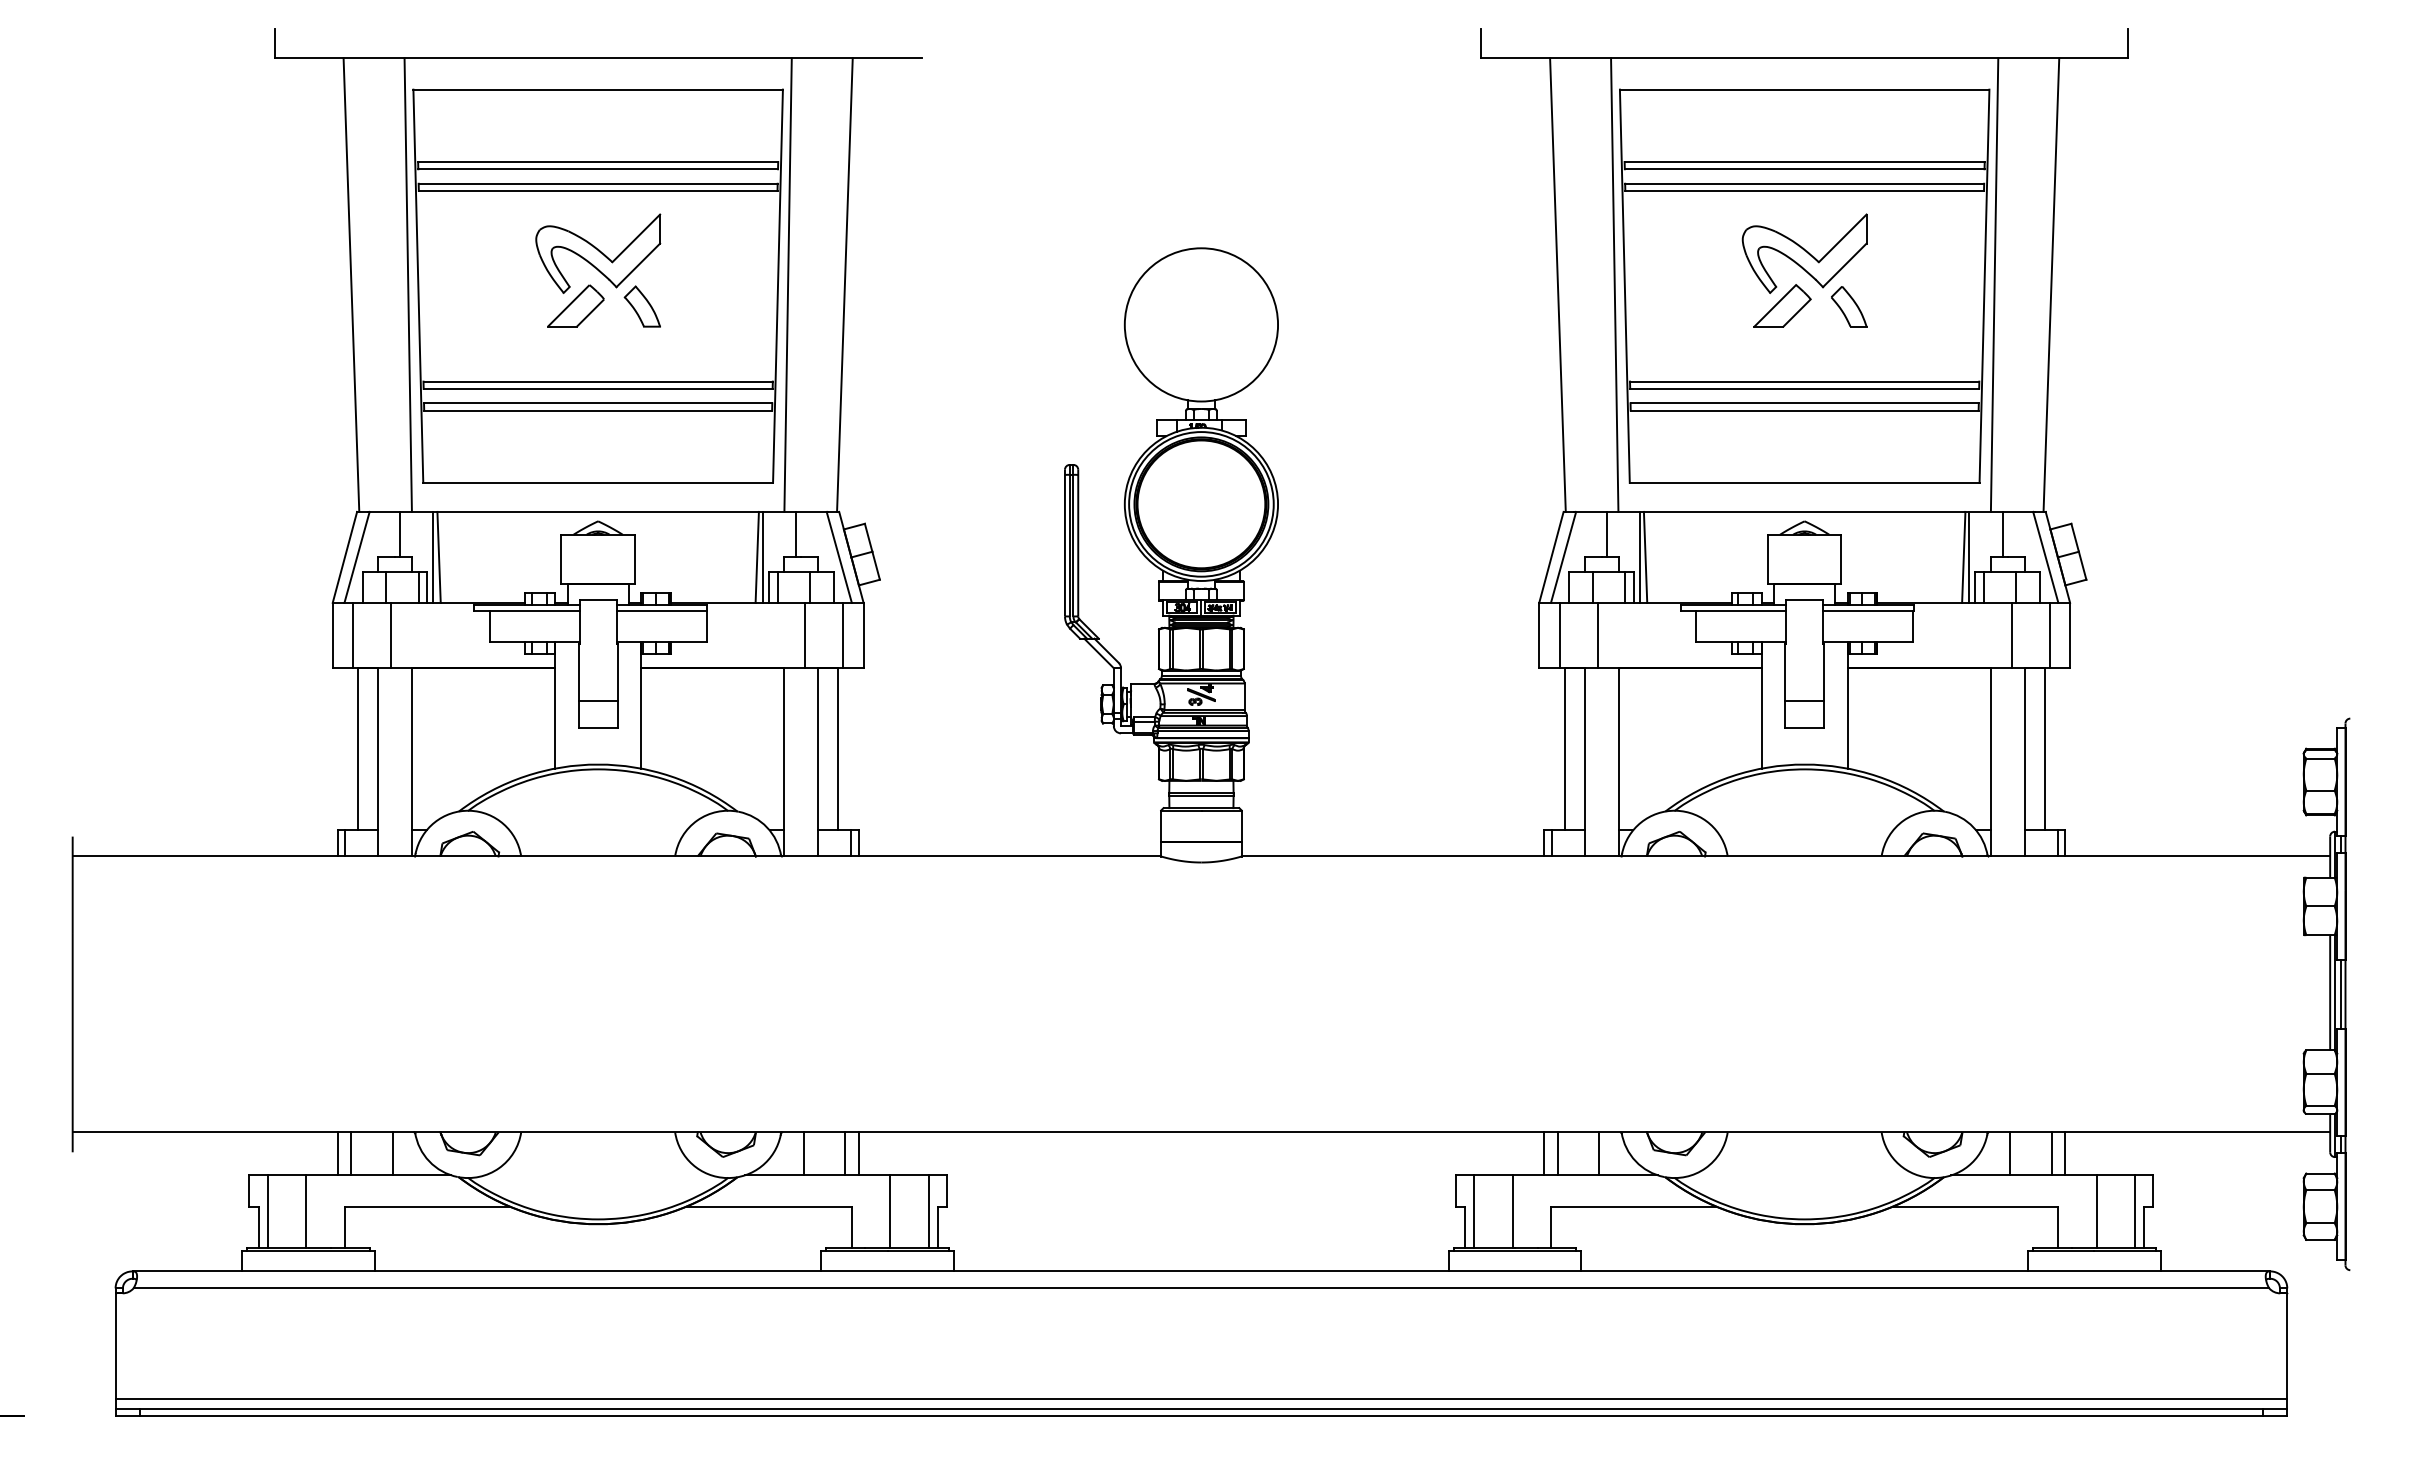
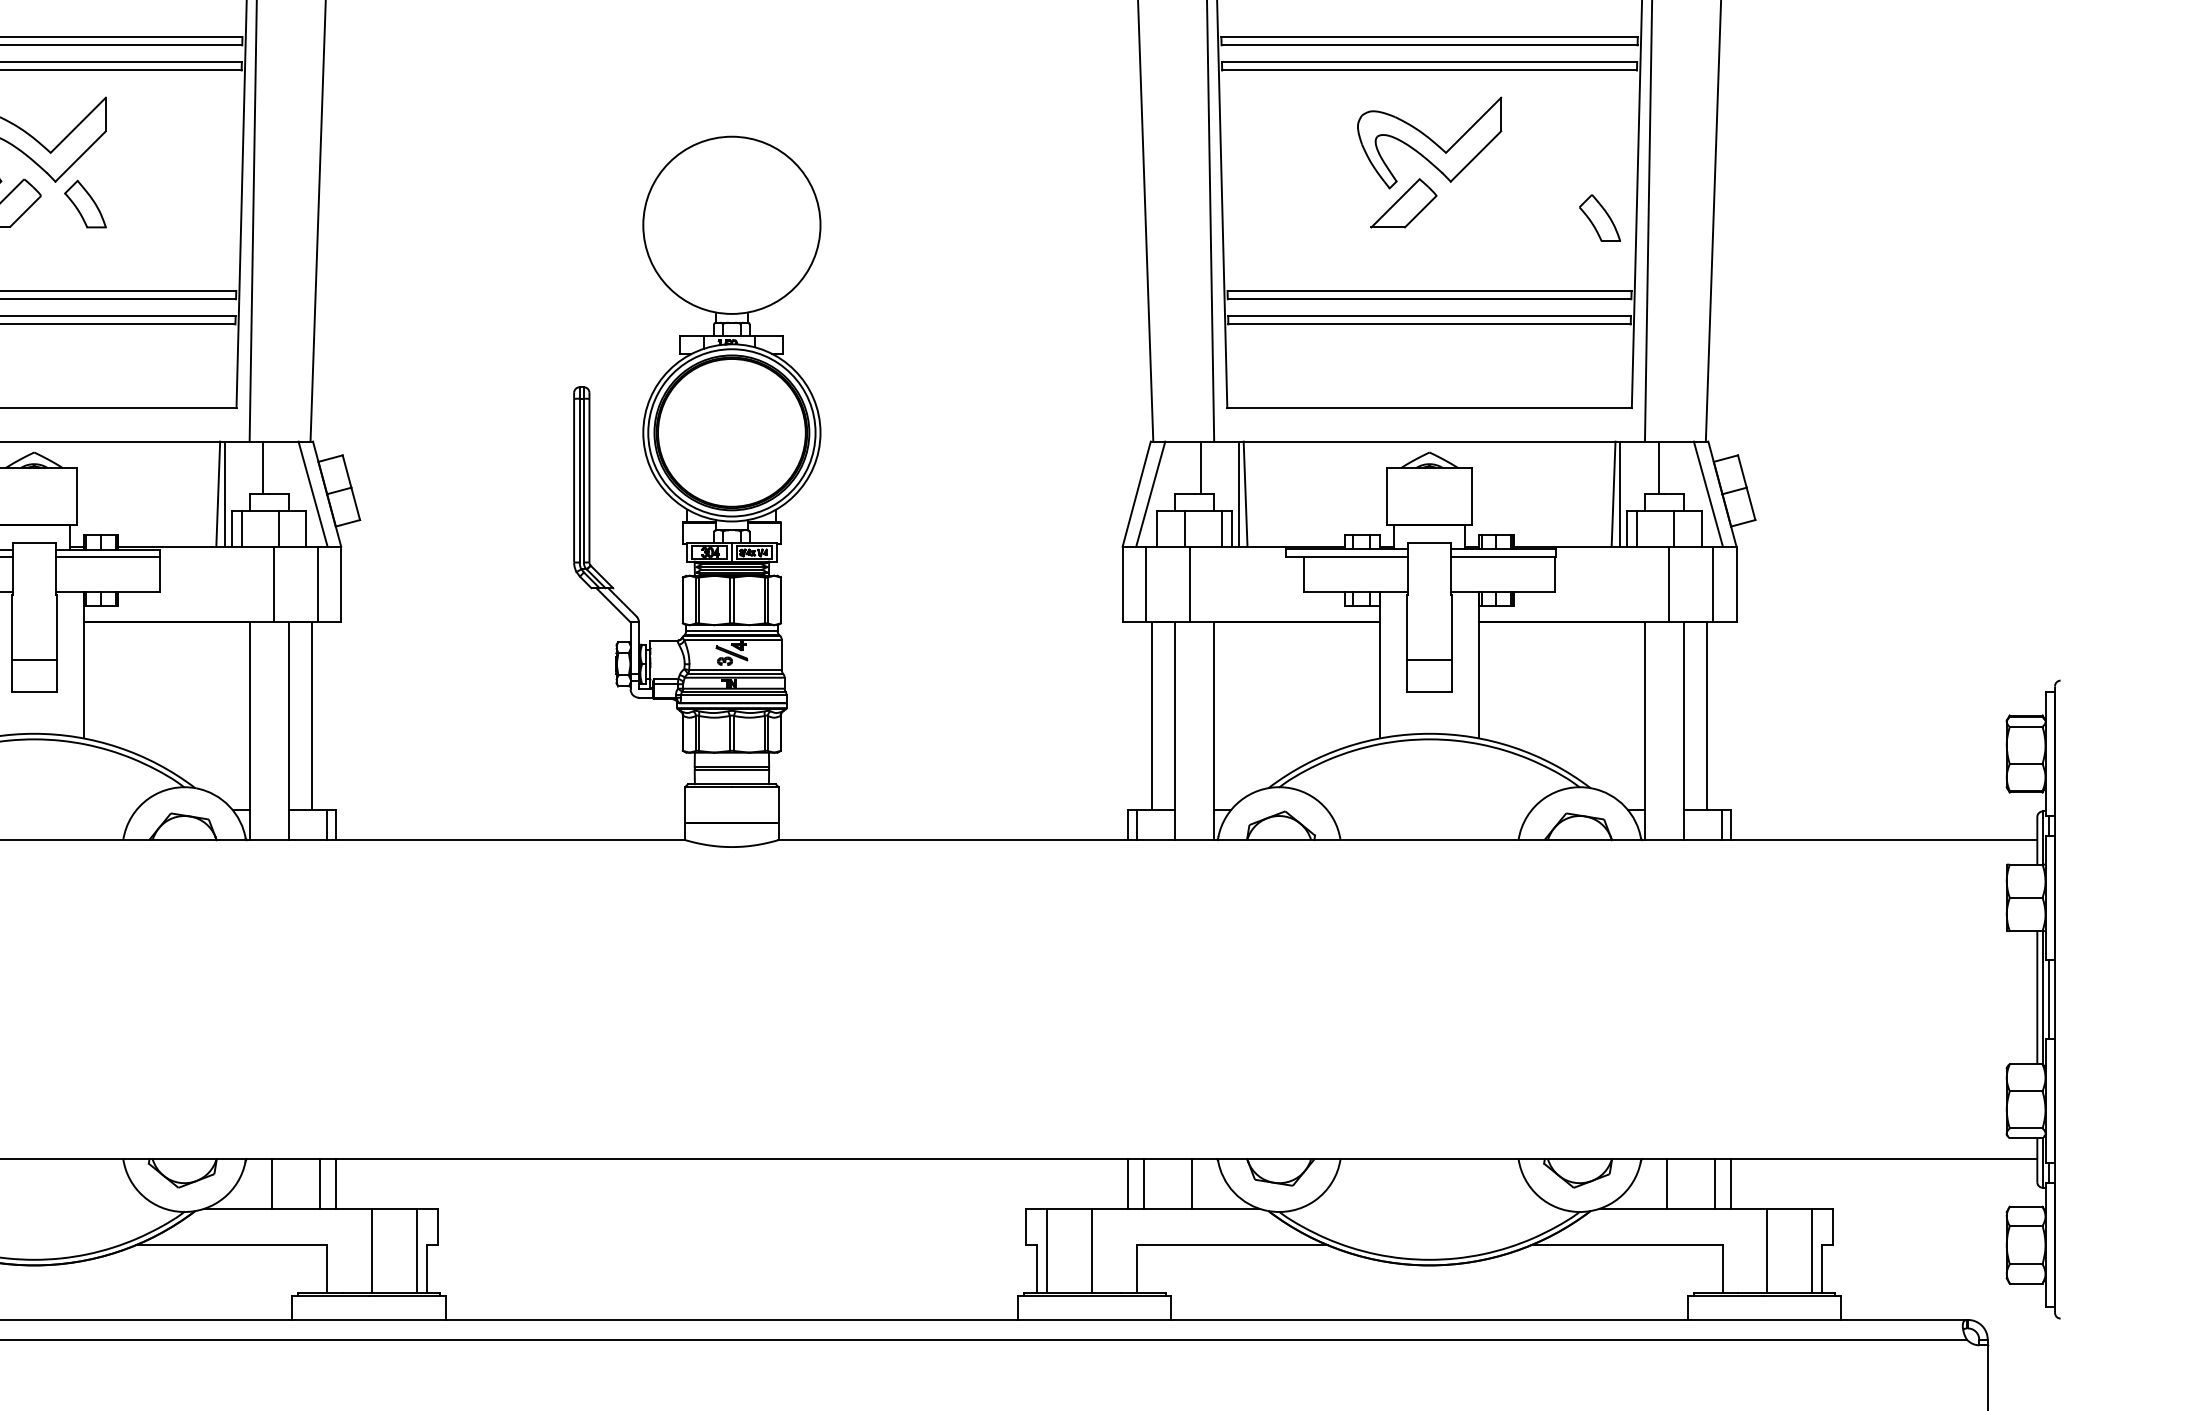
part: (1849, 306) -> (1600, 217), moved

